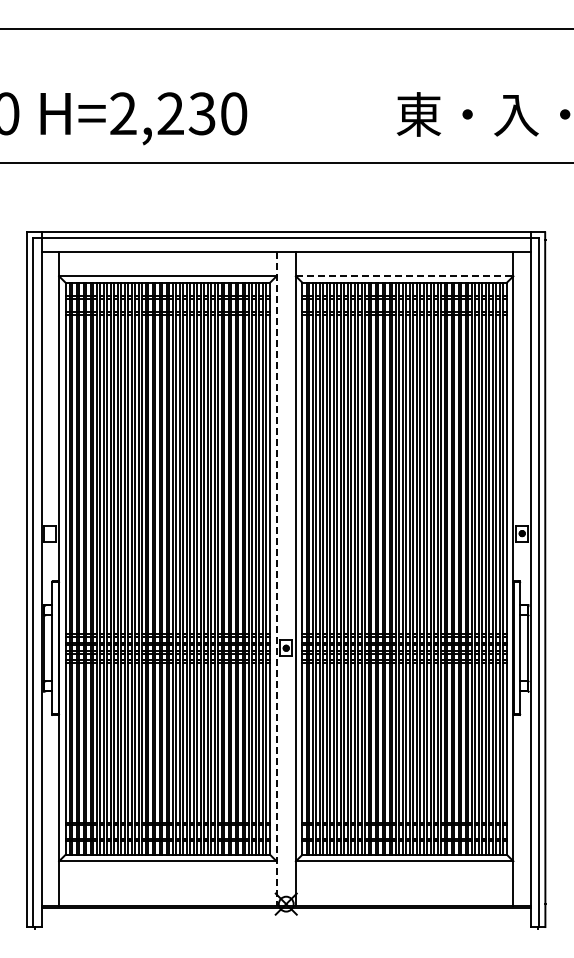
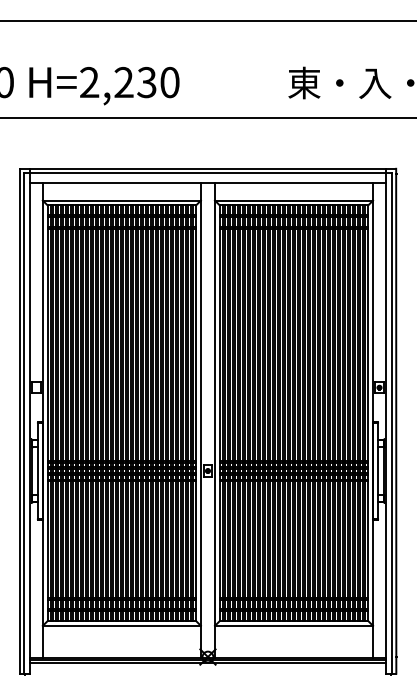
line: (404, 276) -> (293, 200), dashed -> solid
line: (276, 579) -> (200, 421), dashed -> solid
line: (286, 912) -> (208, 663), added

